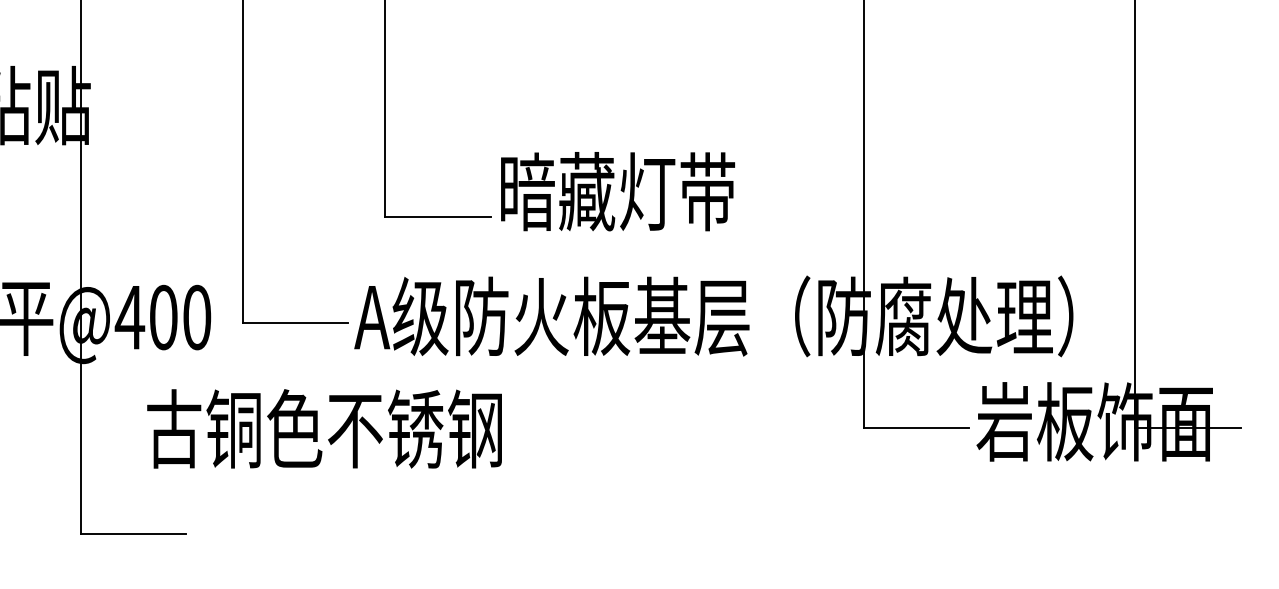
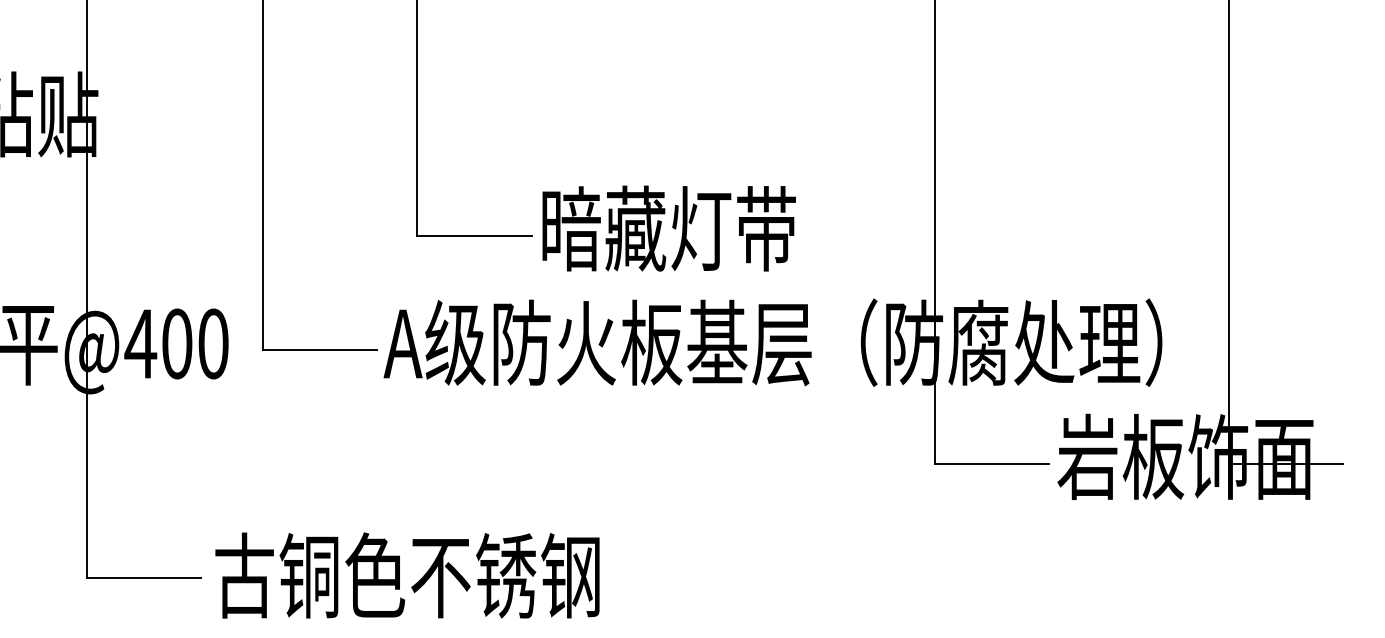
text: (617, 191) -> (668, 228), moved
text: (324, 428) -> (407, 575), moved

